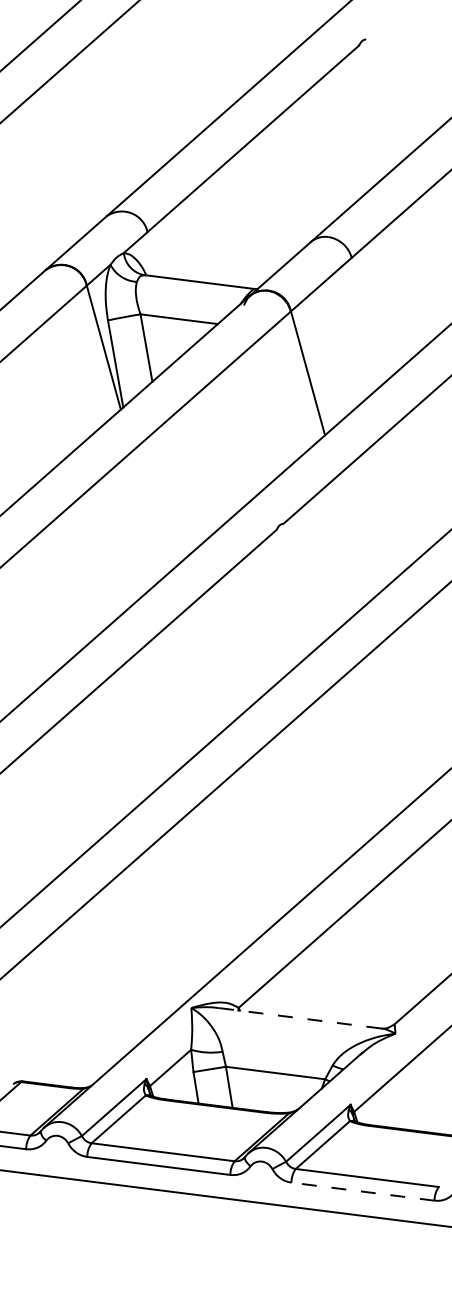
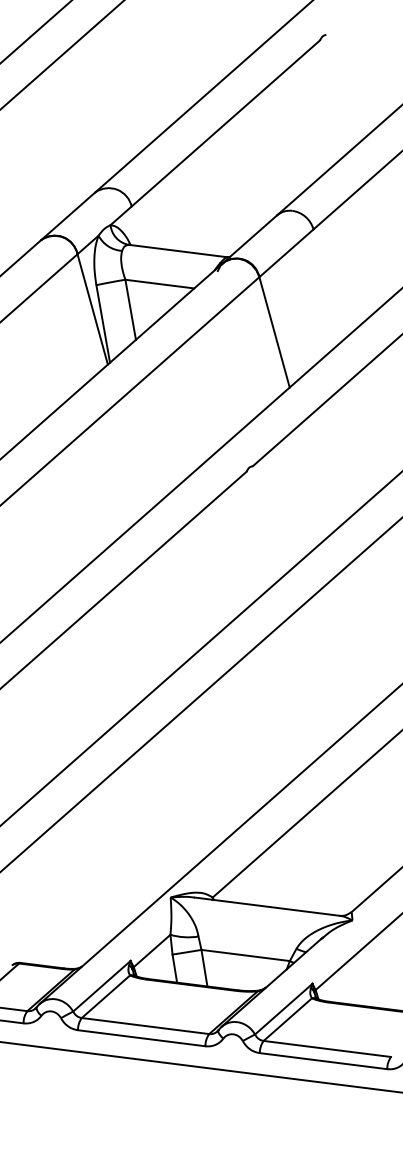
line: (300, 1018) -> (267, 906), dashed -> solid
line: (362, 1192) -> (323, 1061), dashed -> solid

